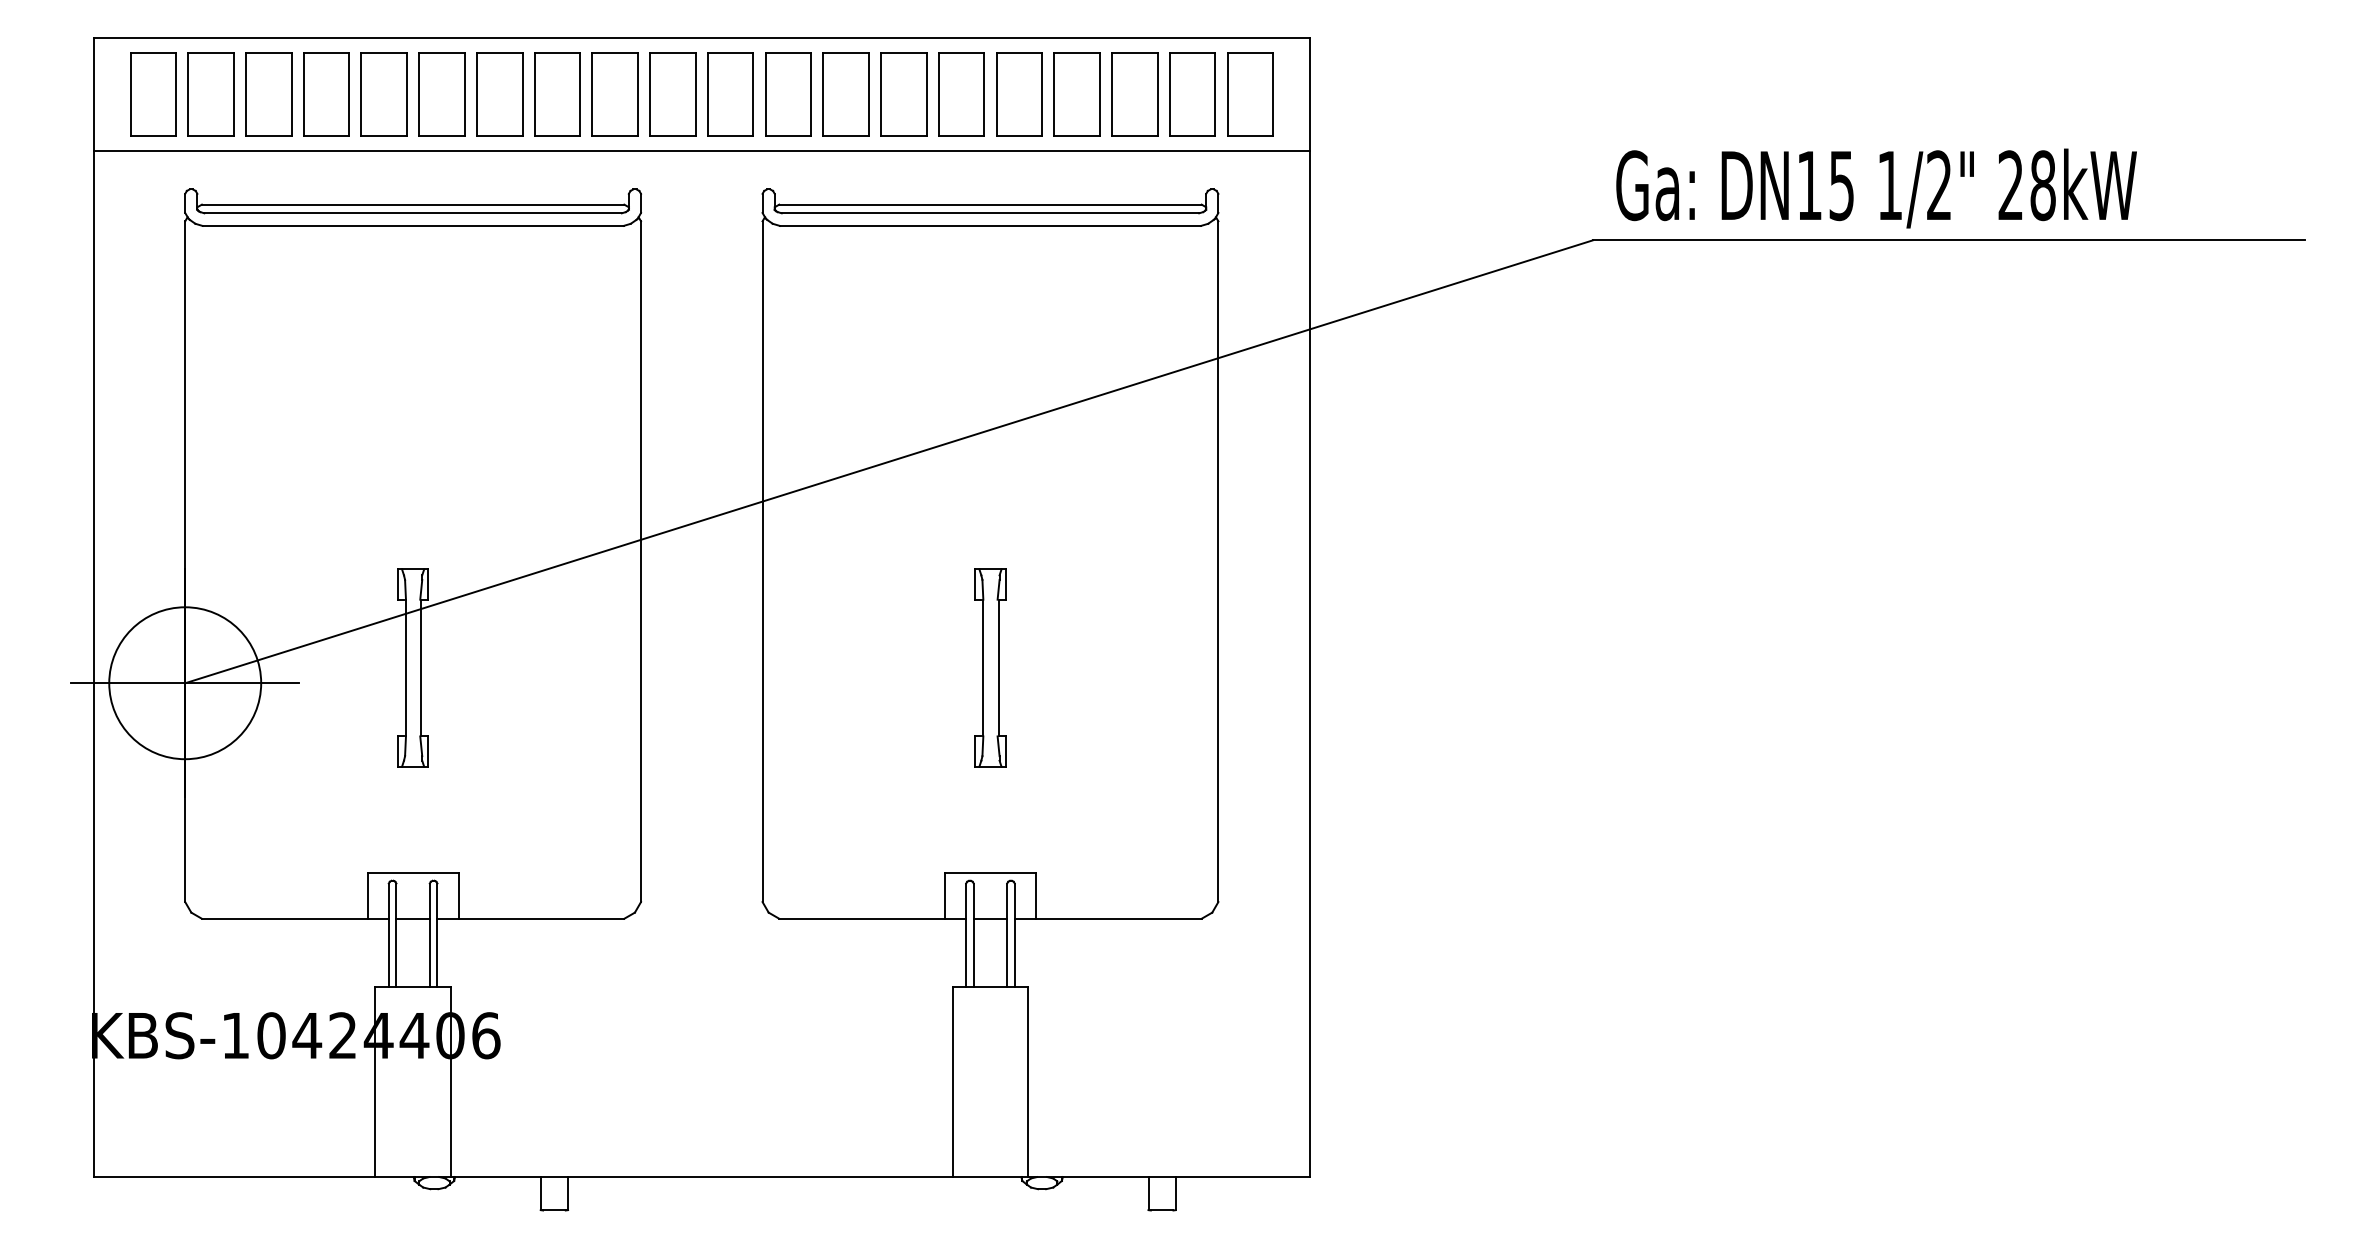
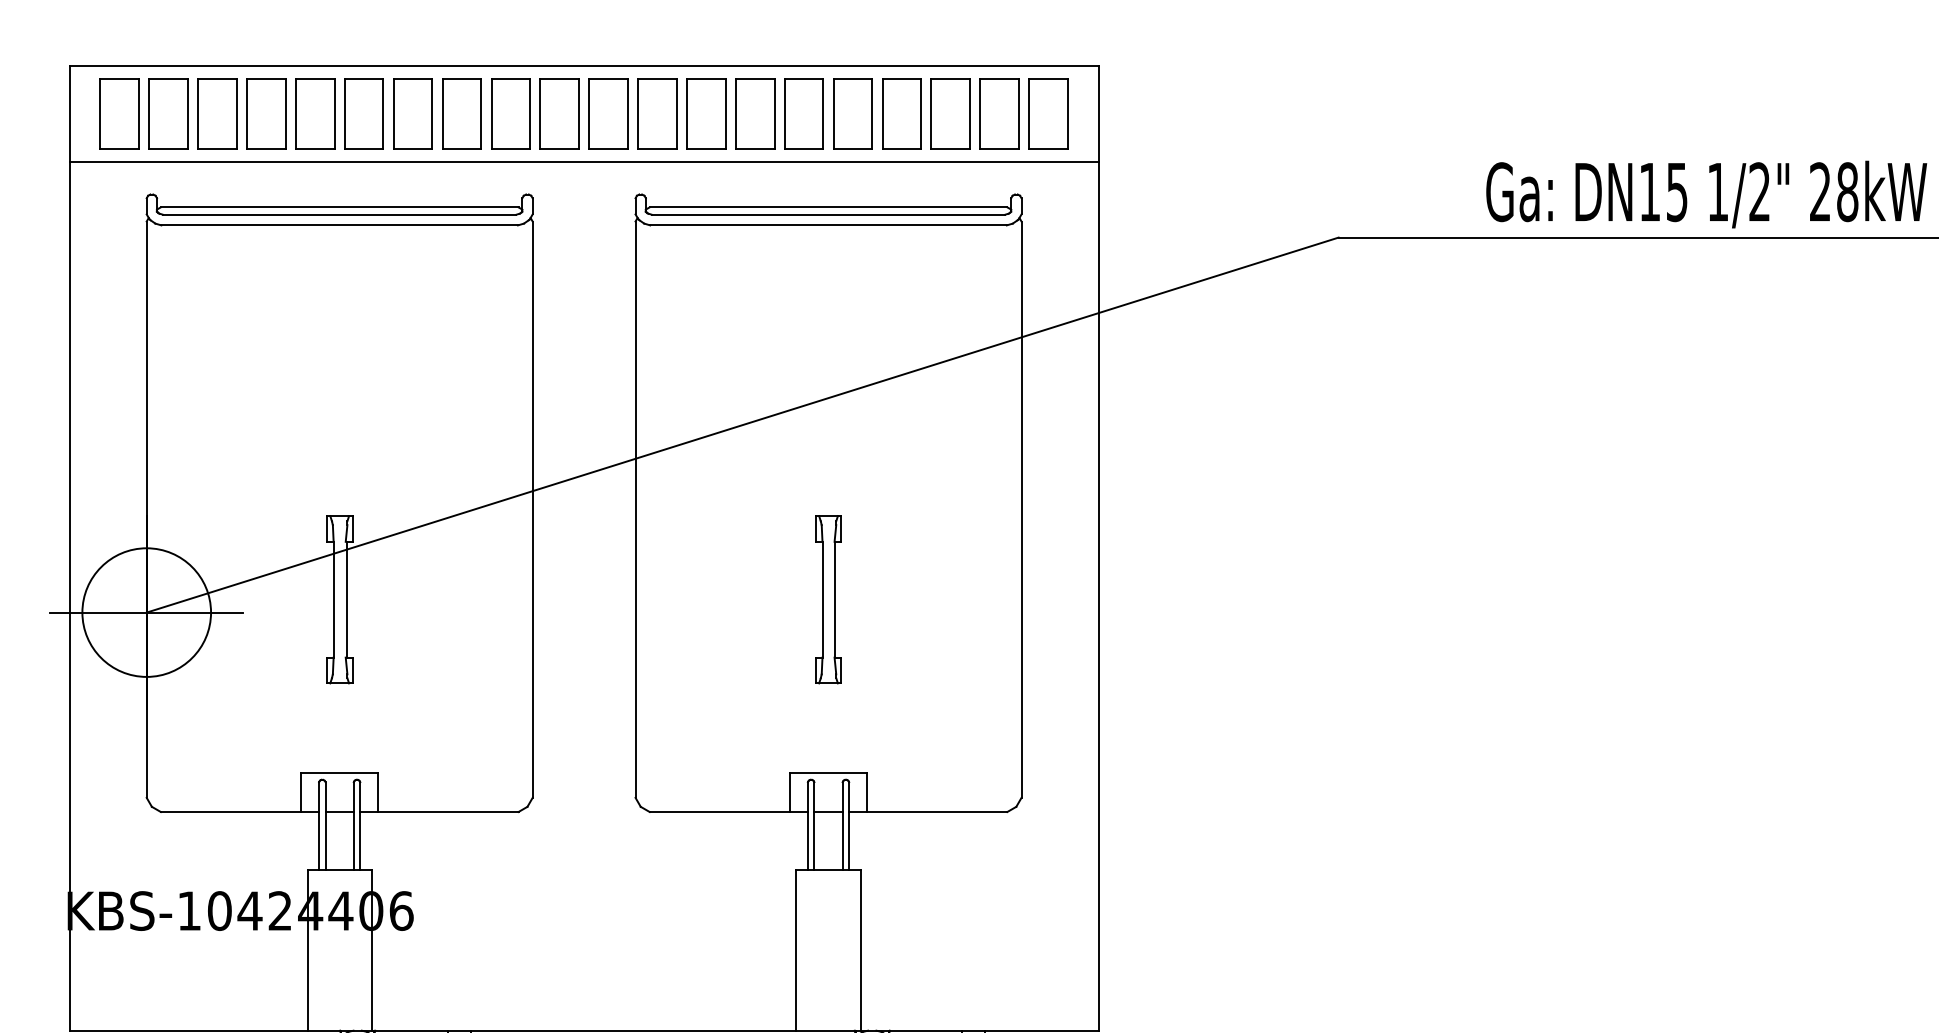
text: (1876, 188) -> (1706, 194), moved

